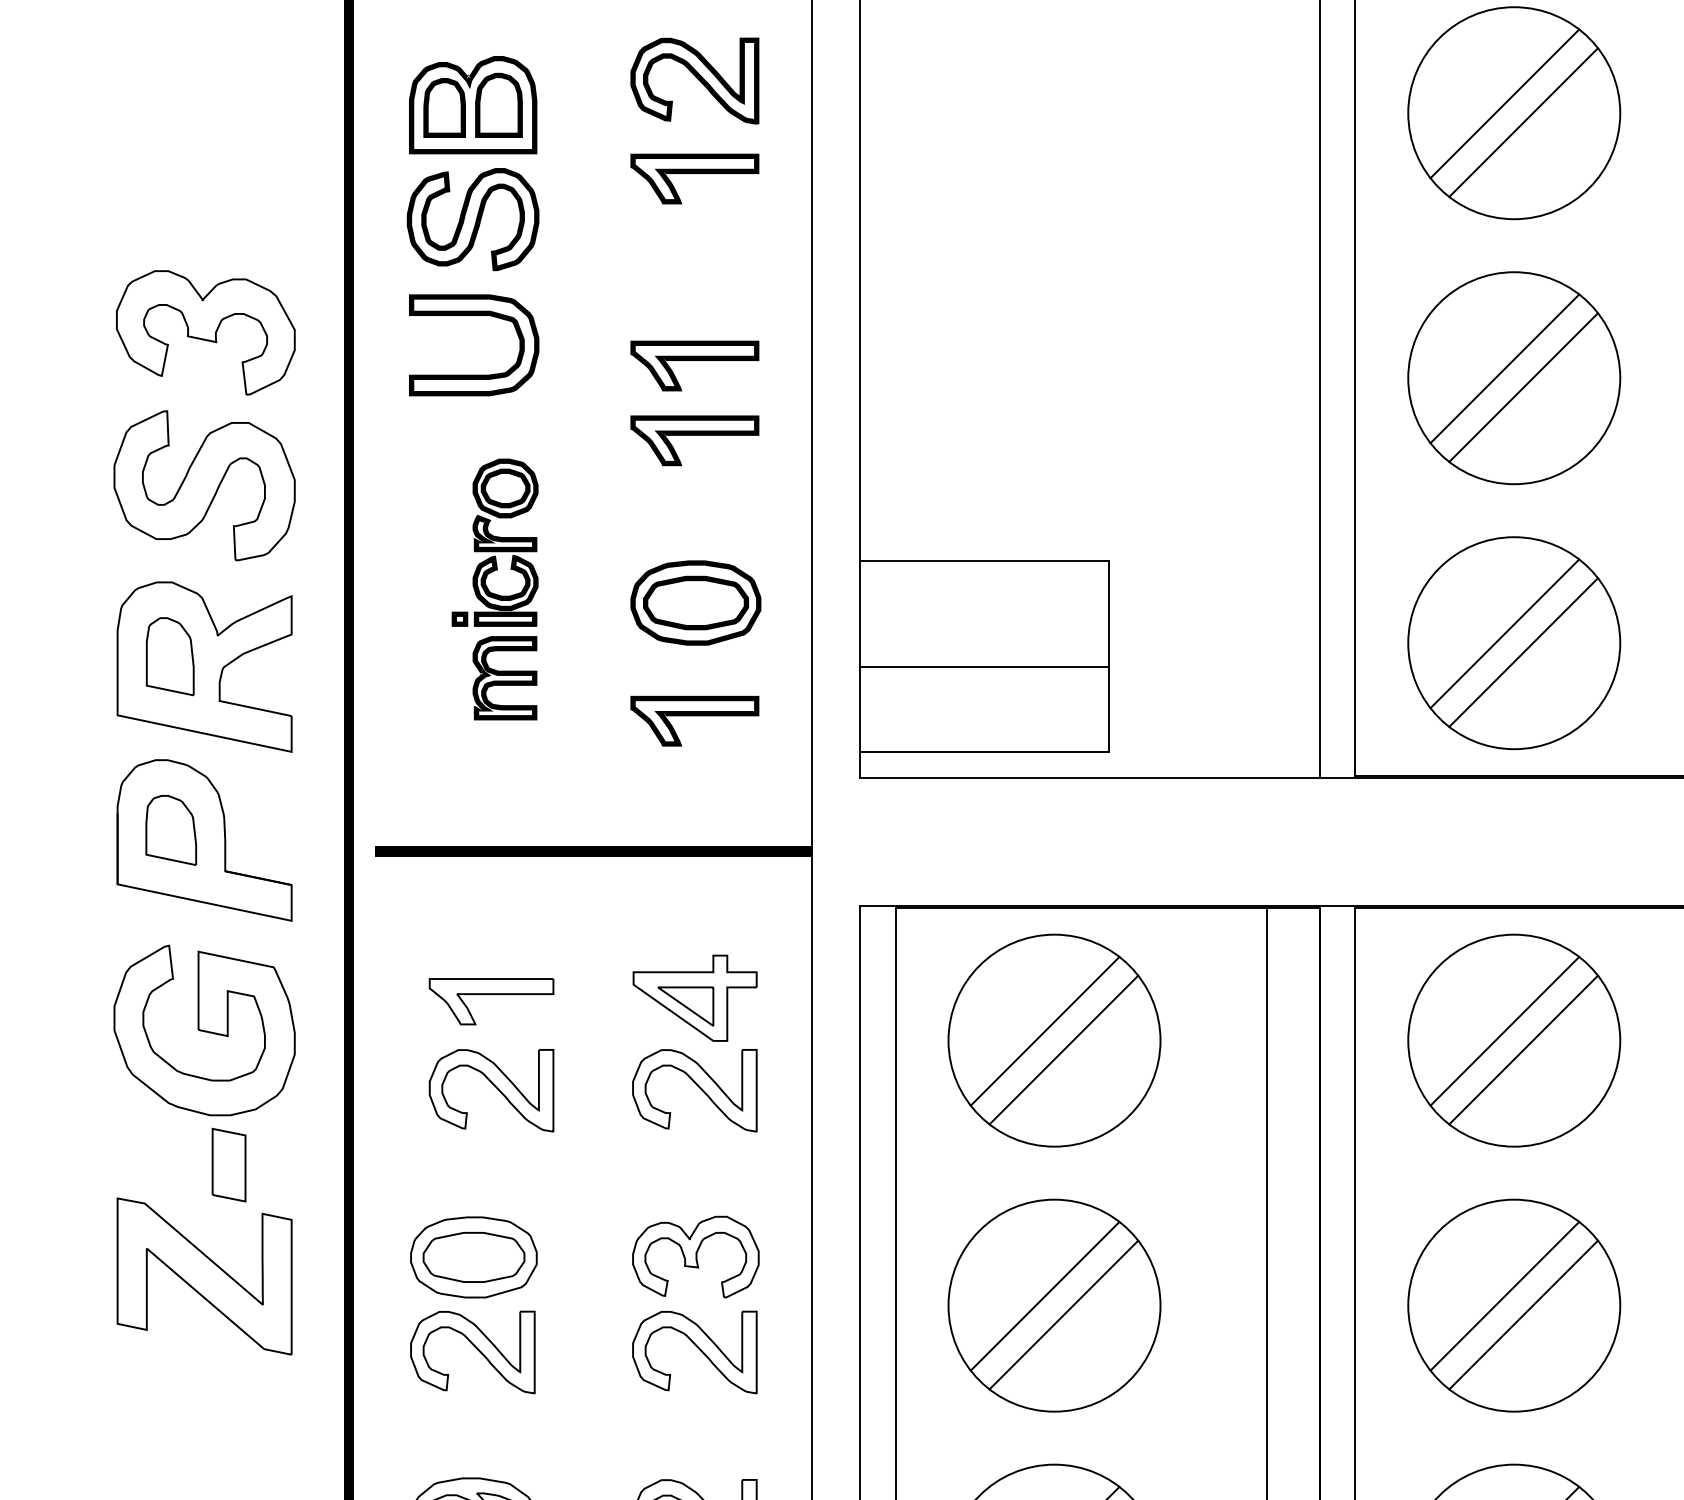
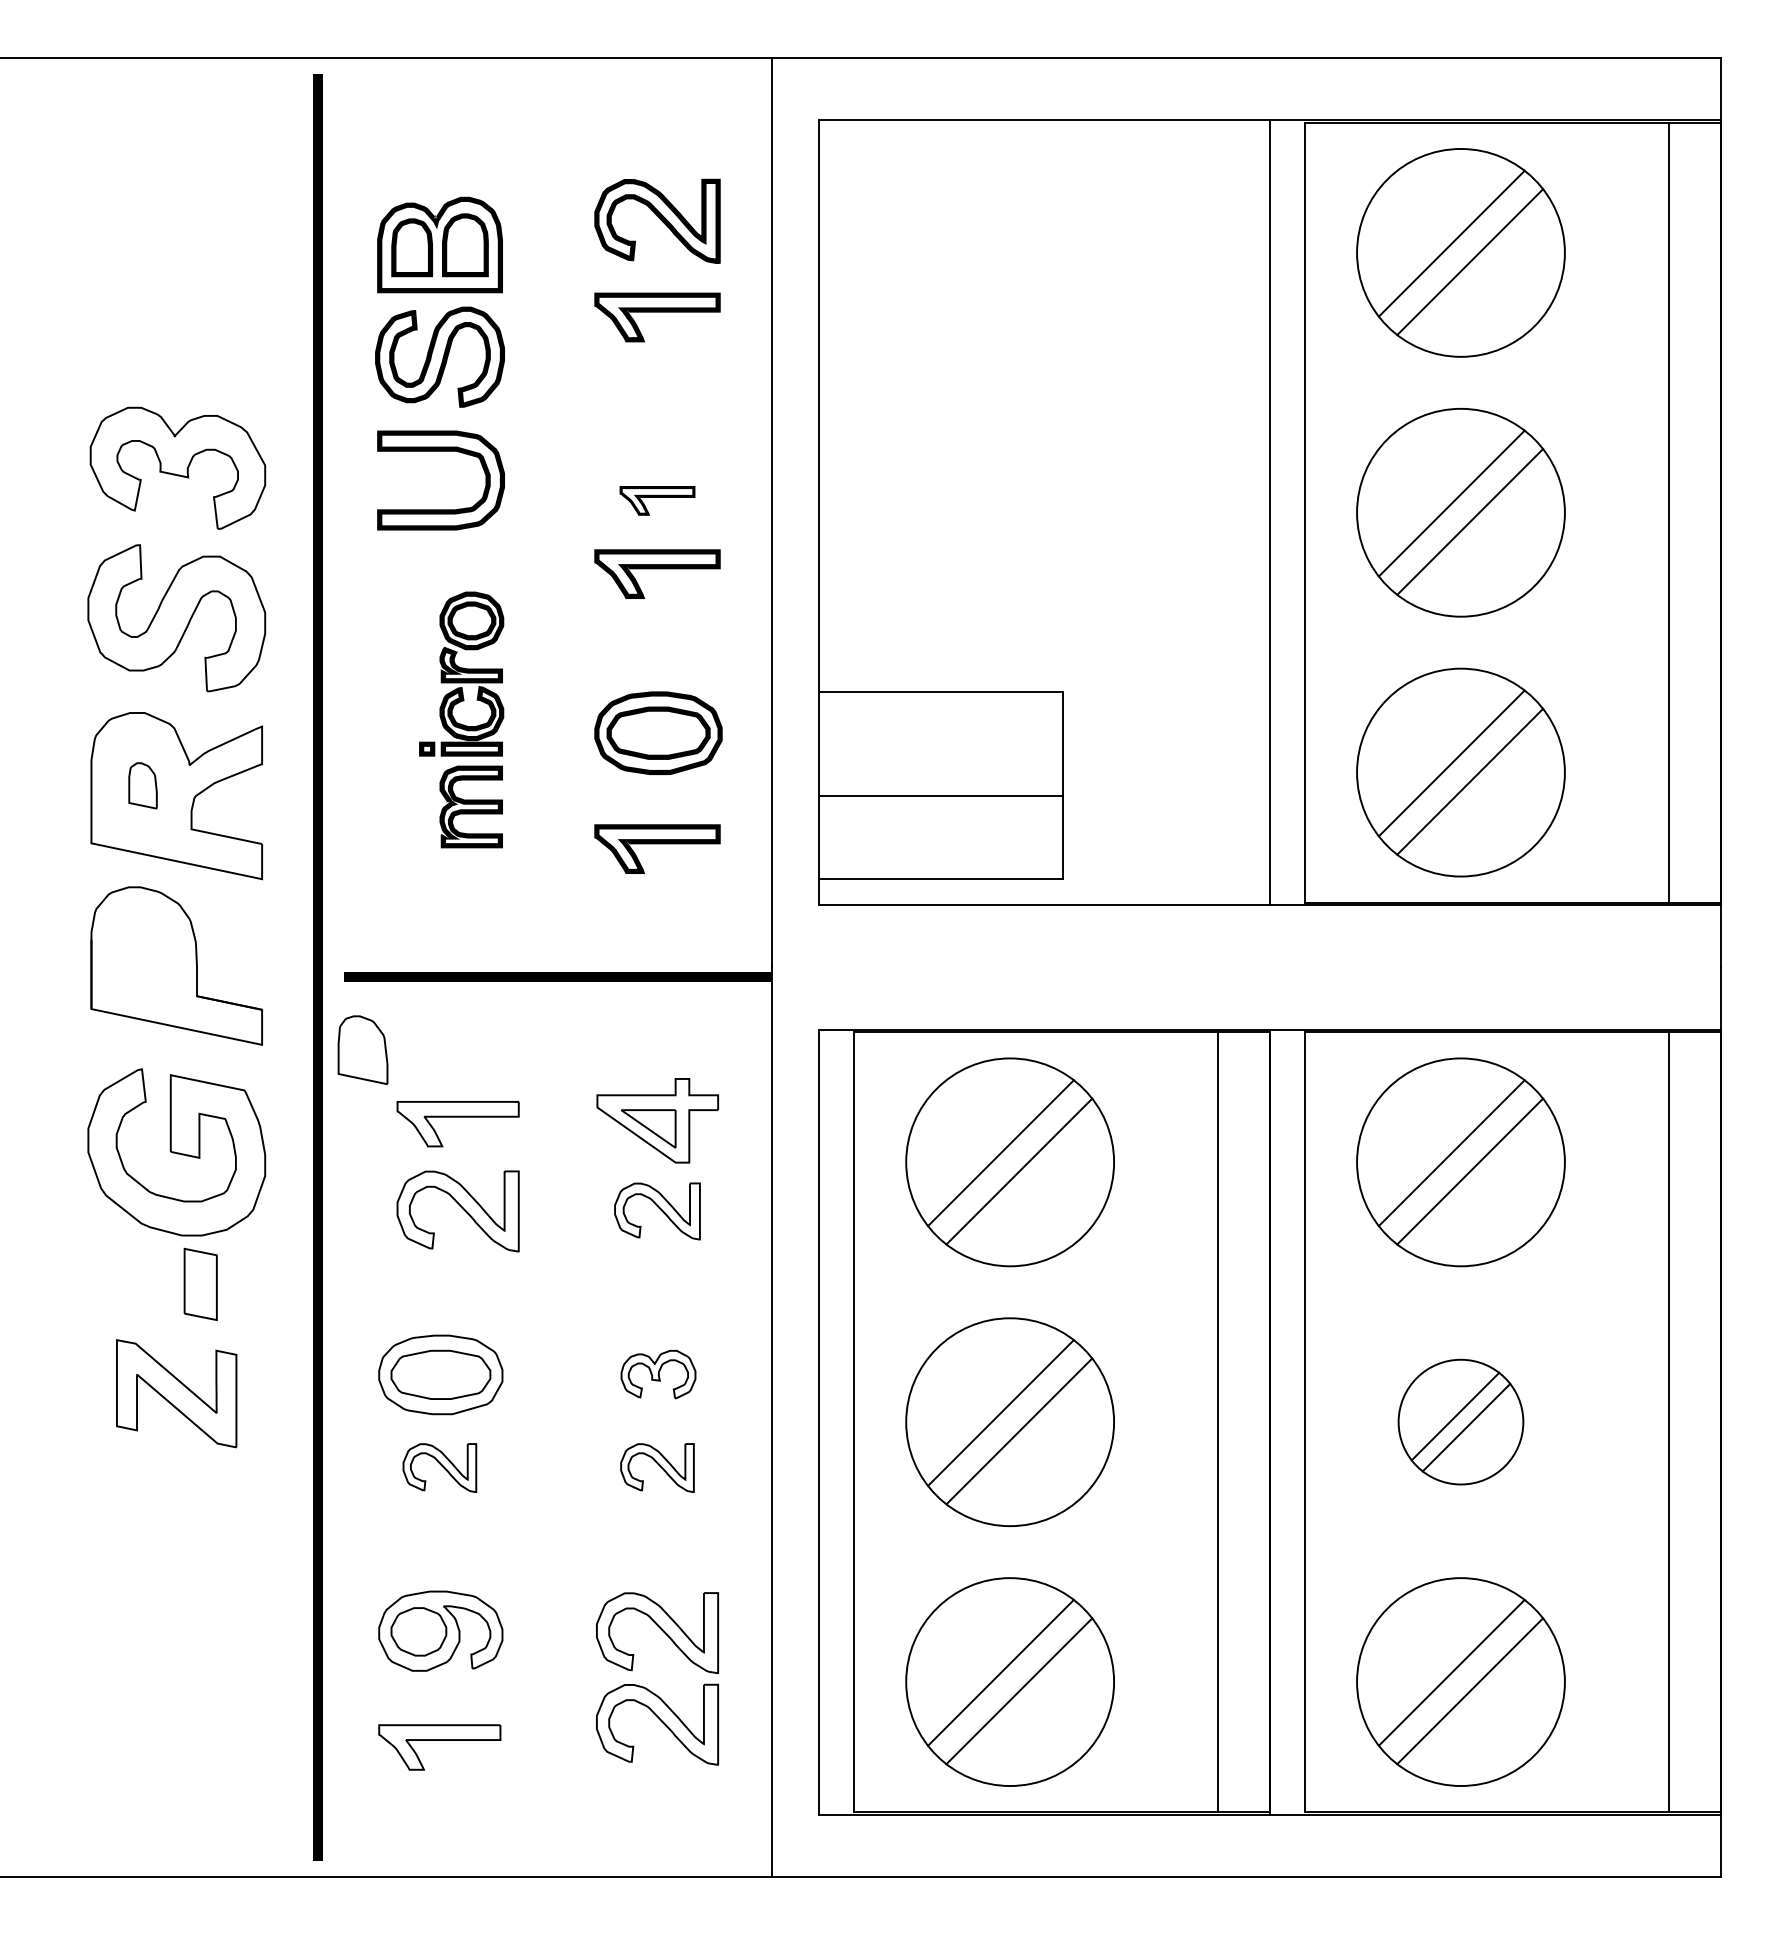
part: (694, 365) -> (657, 500), size x0.6
part: (169, 656) -> (142, 785), size x0.6
part: (170, 829) -> (362, 1049), moved
part: (694, 1090) -> (657, 1211), size x0.7
part: (695, 1257) -> (658, 1374), size x0.6
part: (204, 1276) -> (176, 1393), size x0.7
part: (1513, 1304) -> (1460, 1421), size x0.6
part: (472, 1351) -> (439, 1467), size x0.6
part: (694, 1351) -> (657, 1467), size x0.6

